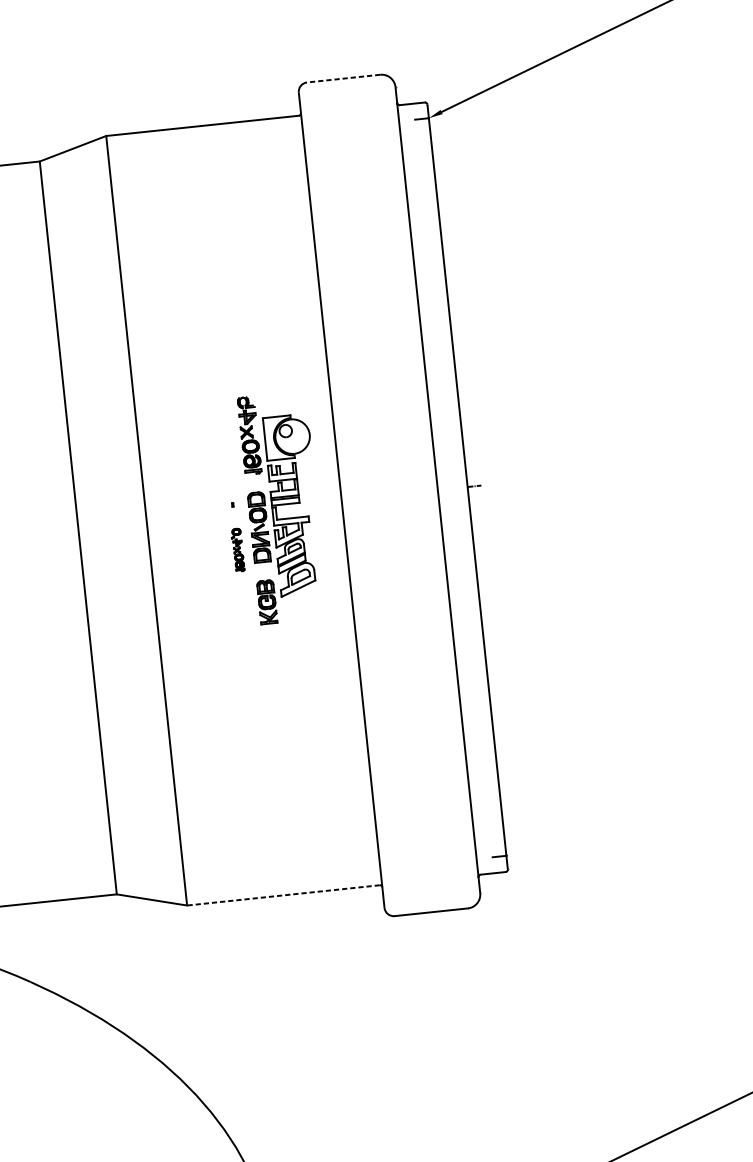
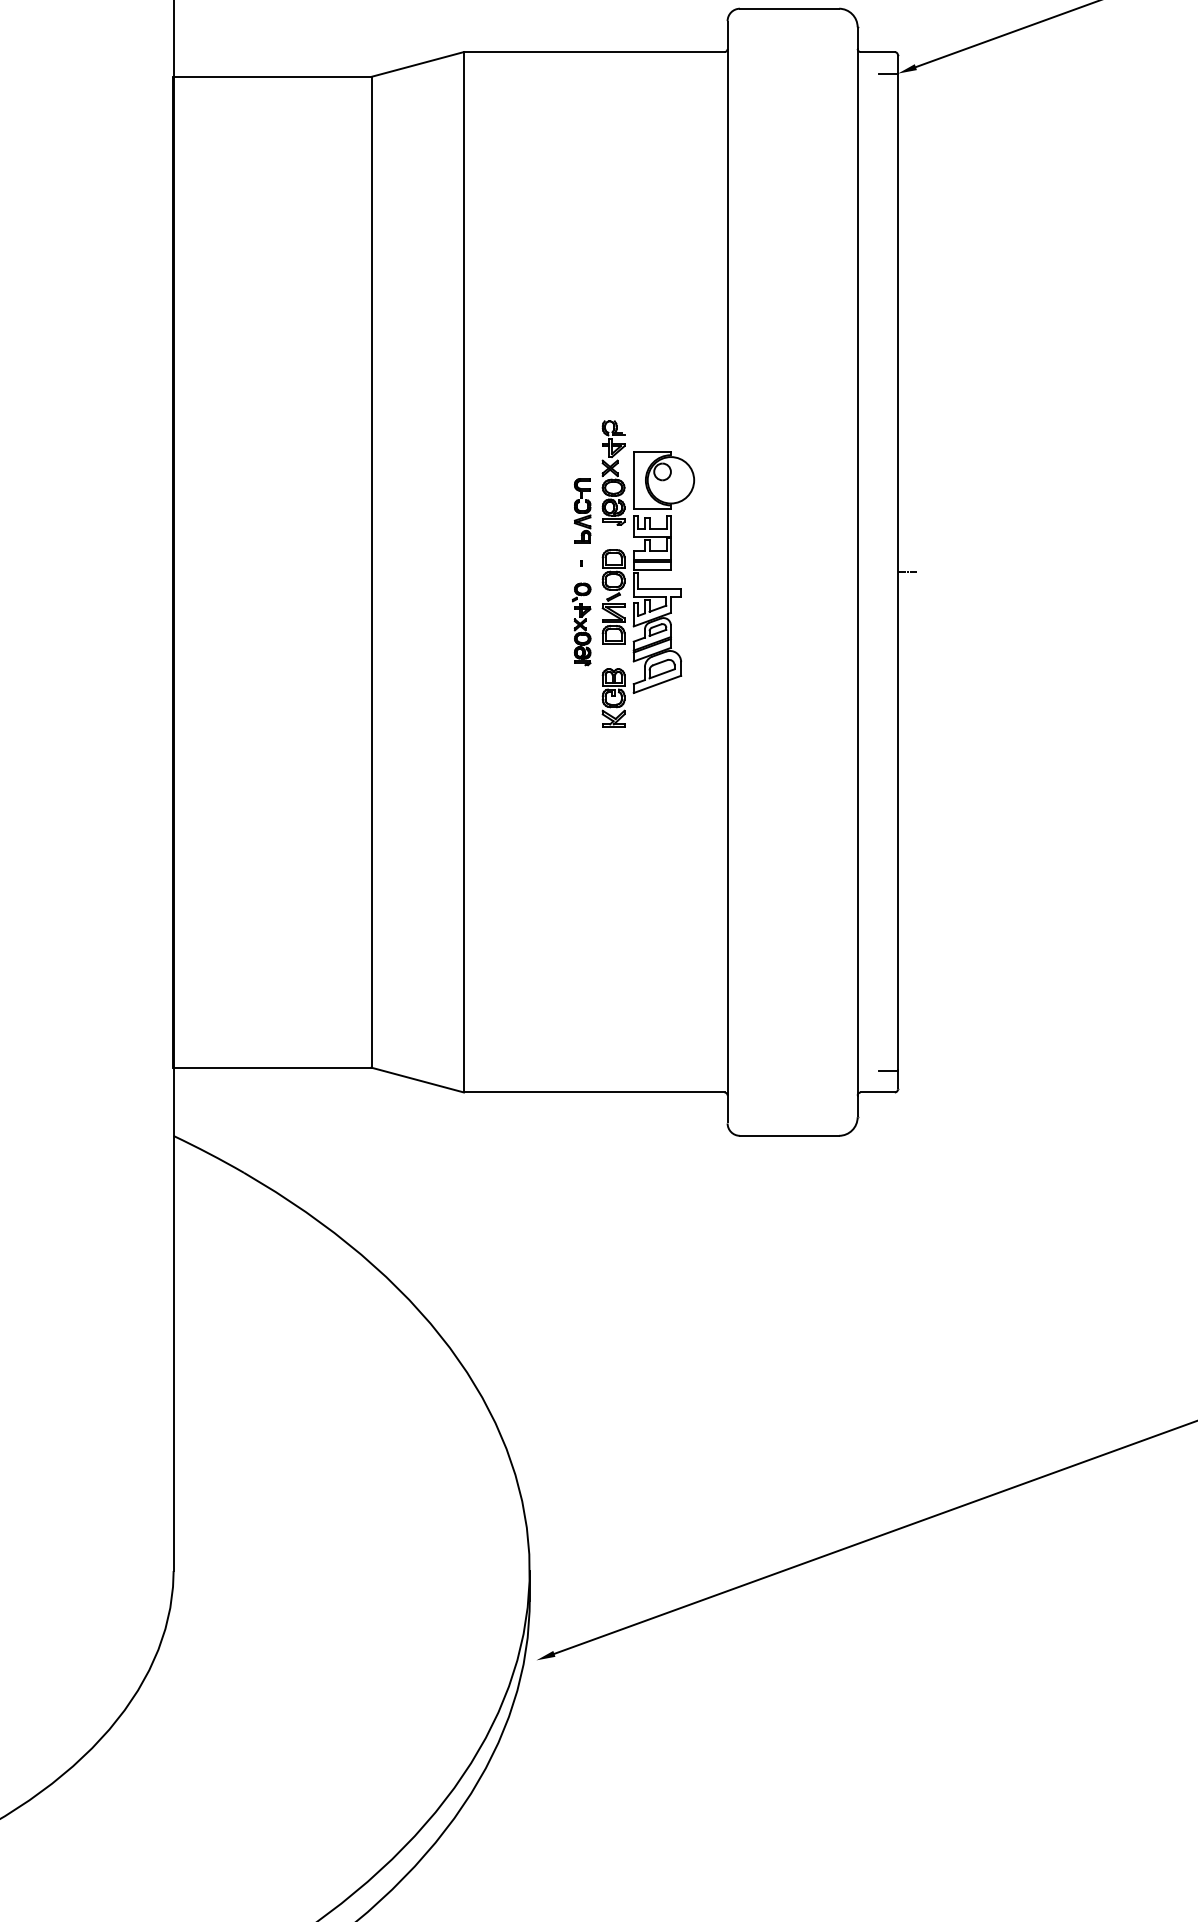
line: (343, 78) -> (789, 8), dashed -> solid
part: (229, 465) -> (582, 510), added
part: (237, 550) -> (581, 624), size x1.43
line: (282, 895) -> (593, 1092), dashed -> solid

